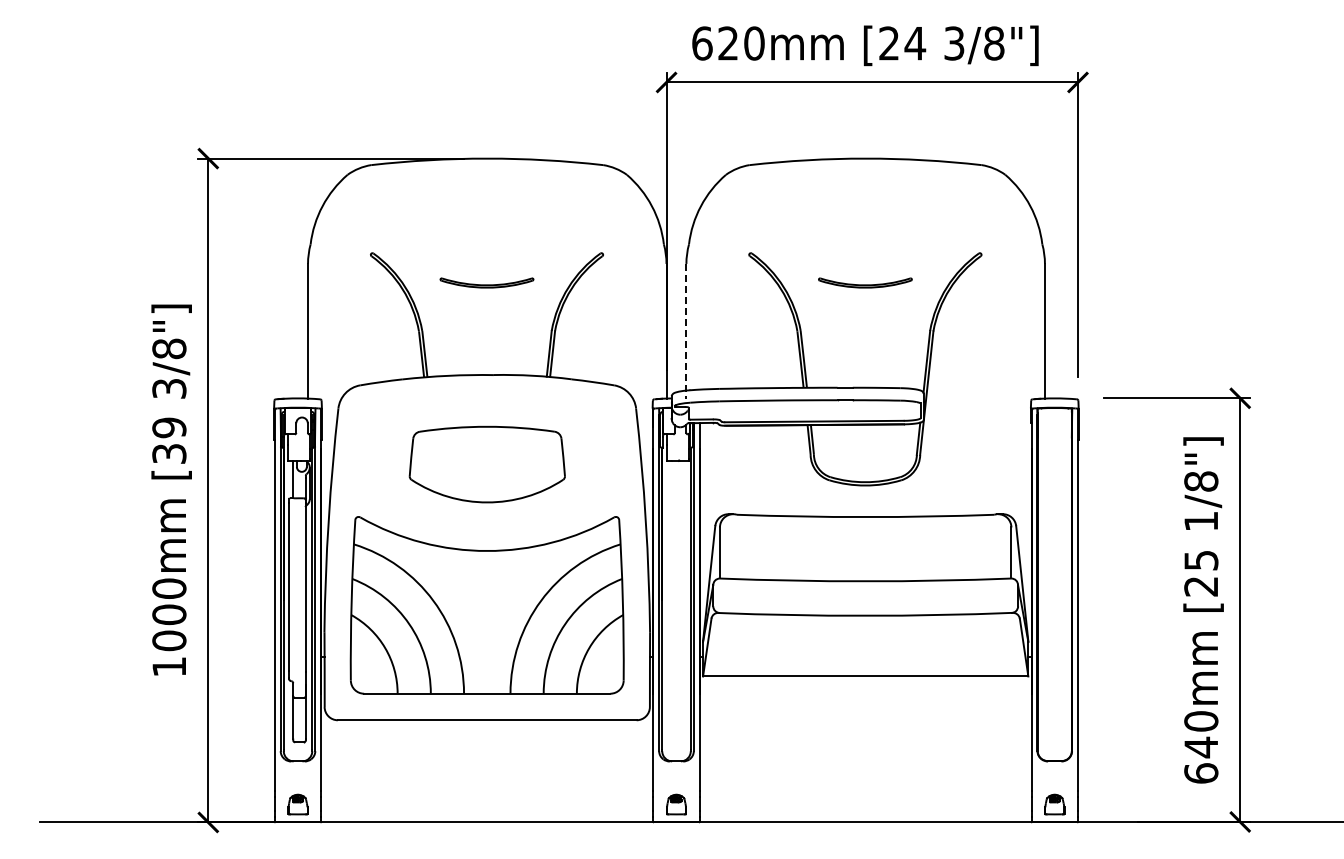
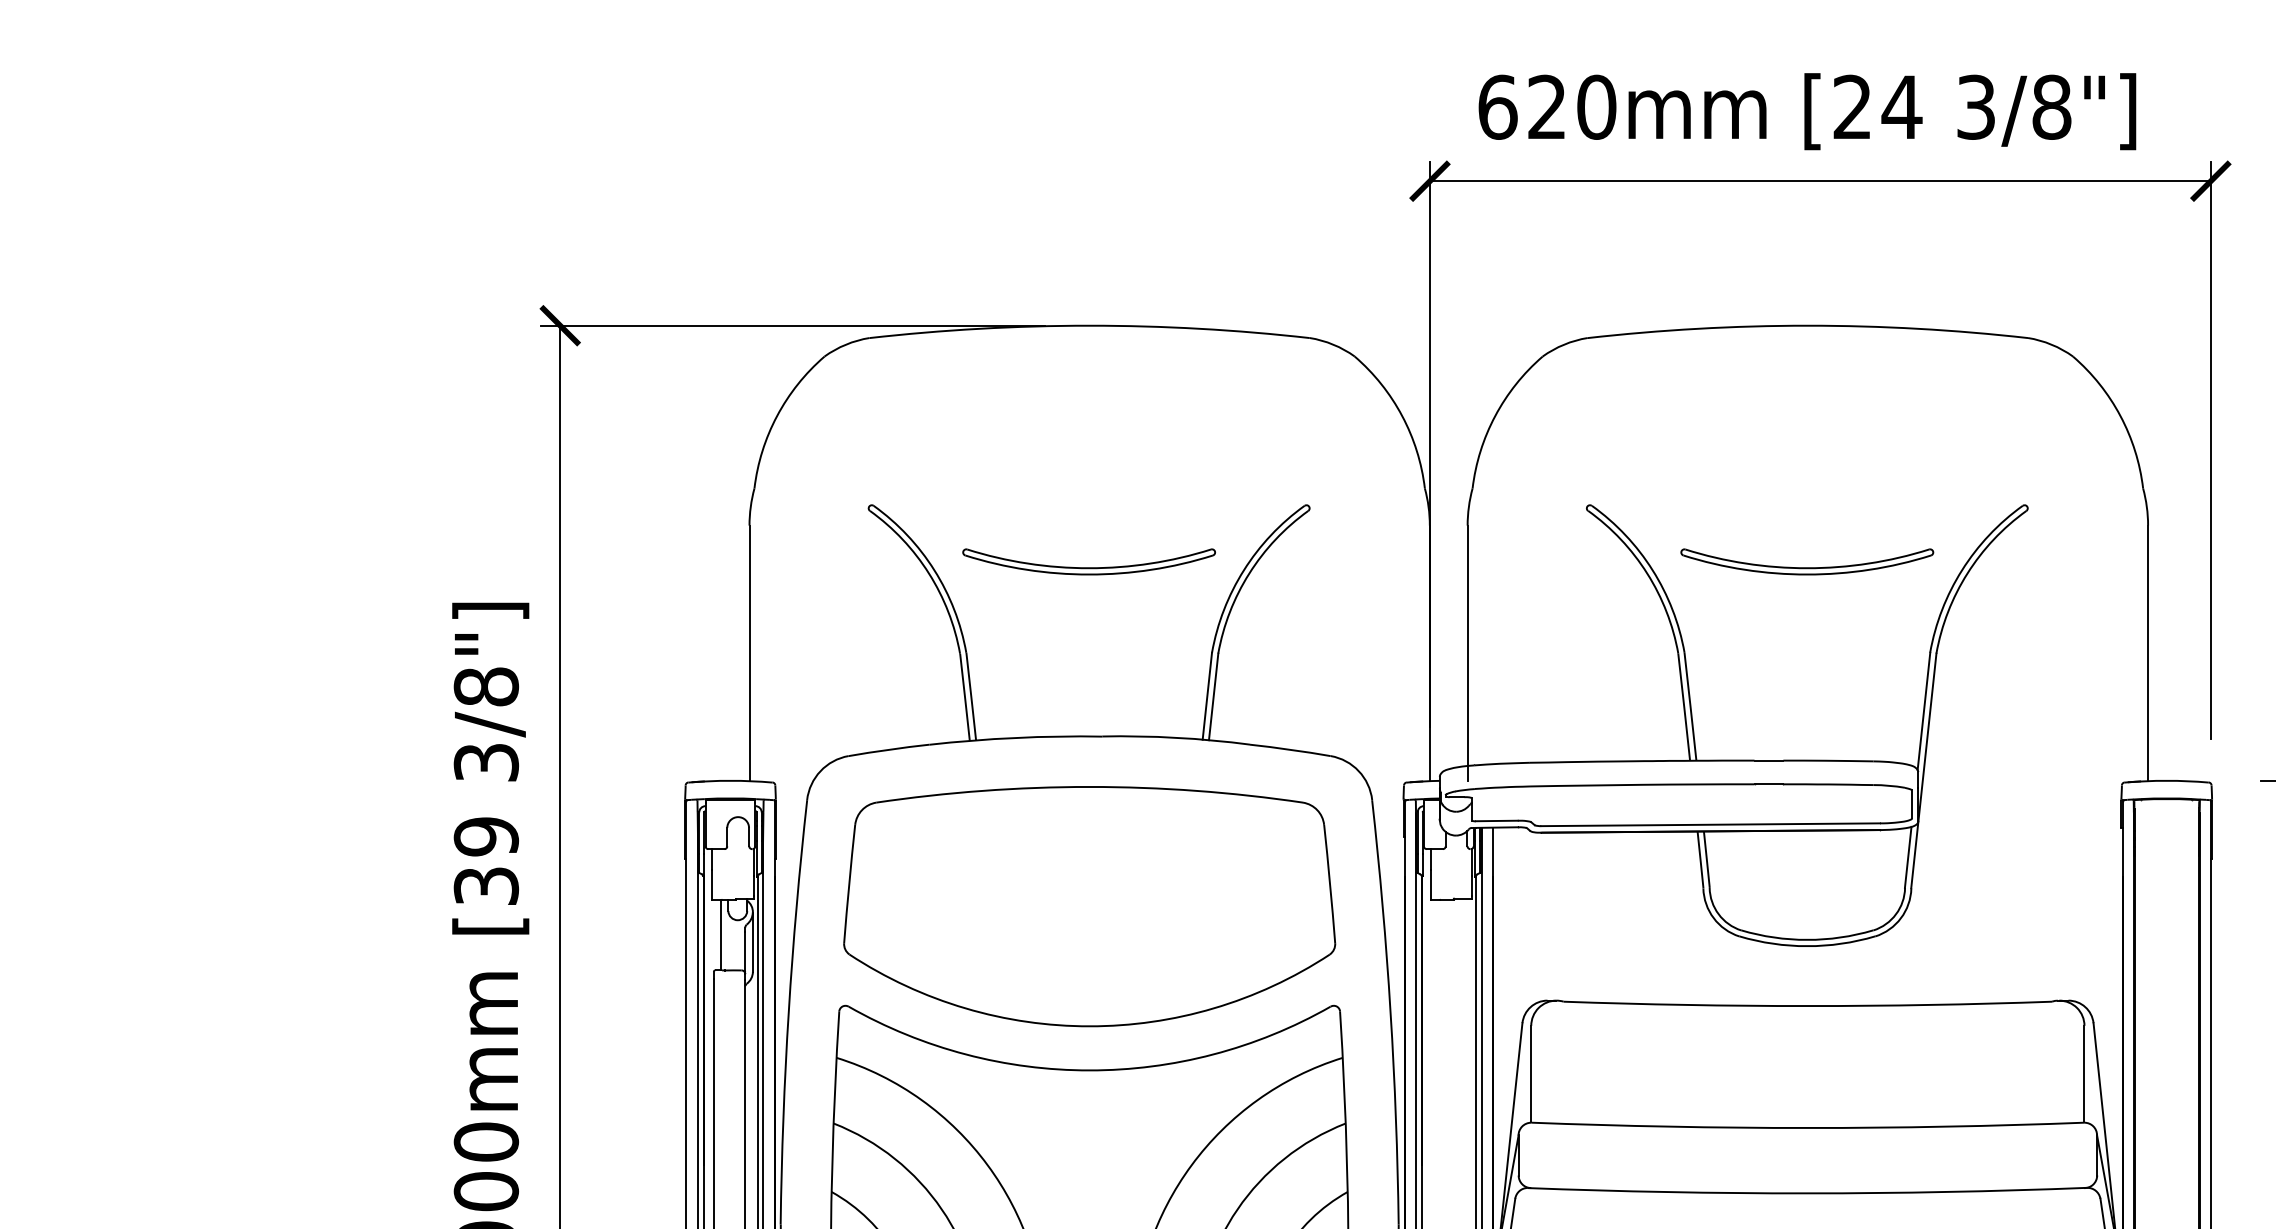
part: (486, 282) -> (1088, 560), size x1.43
part: (865, 282) -> (1807, 560), size x1.43
line: (686, 331) -> (1467, 653), dashed -> solid
part: (487, 464) -> (1090, 906), size x1.67

